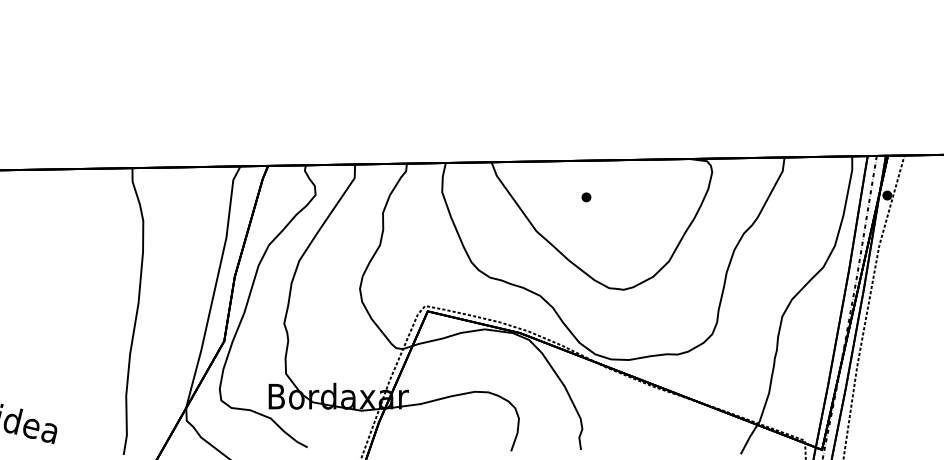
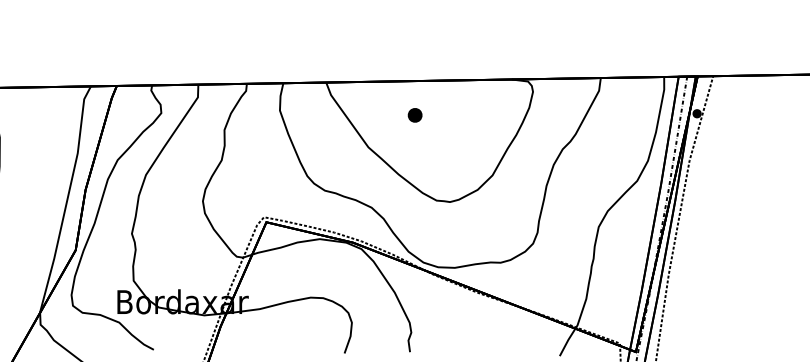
part: (586, 197) -> (415, 115), size x1.6

